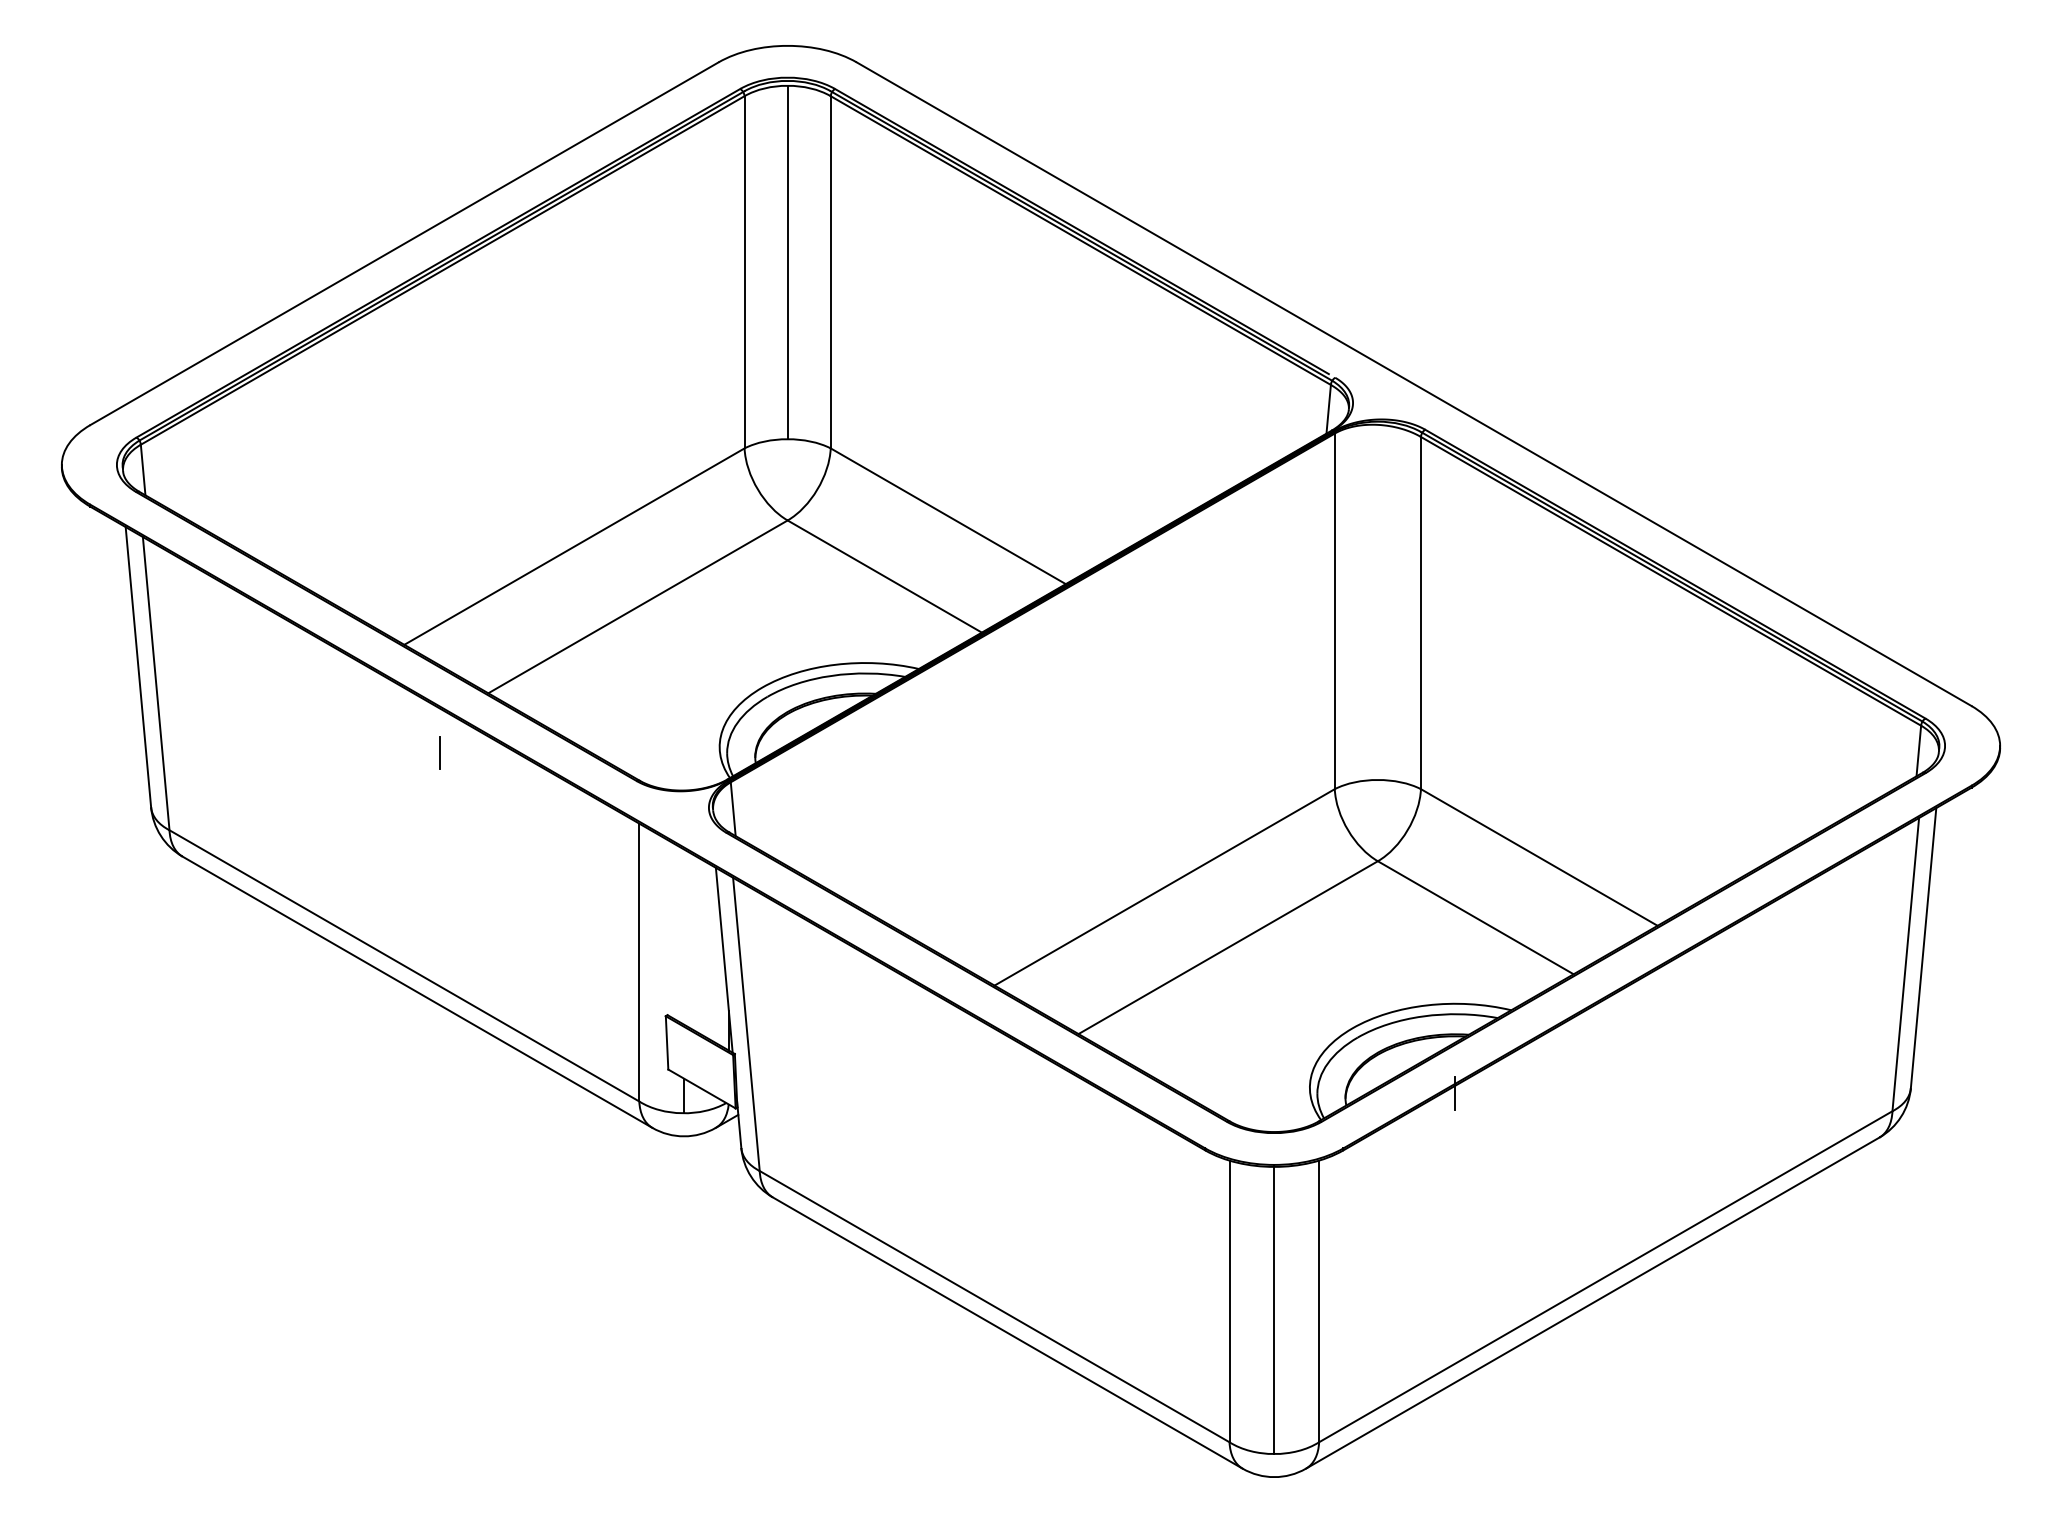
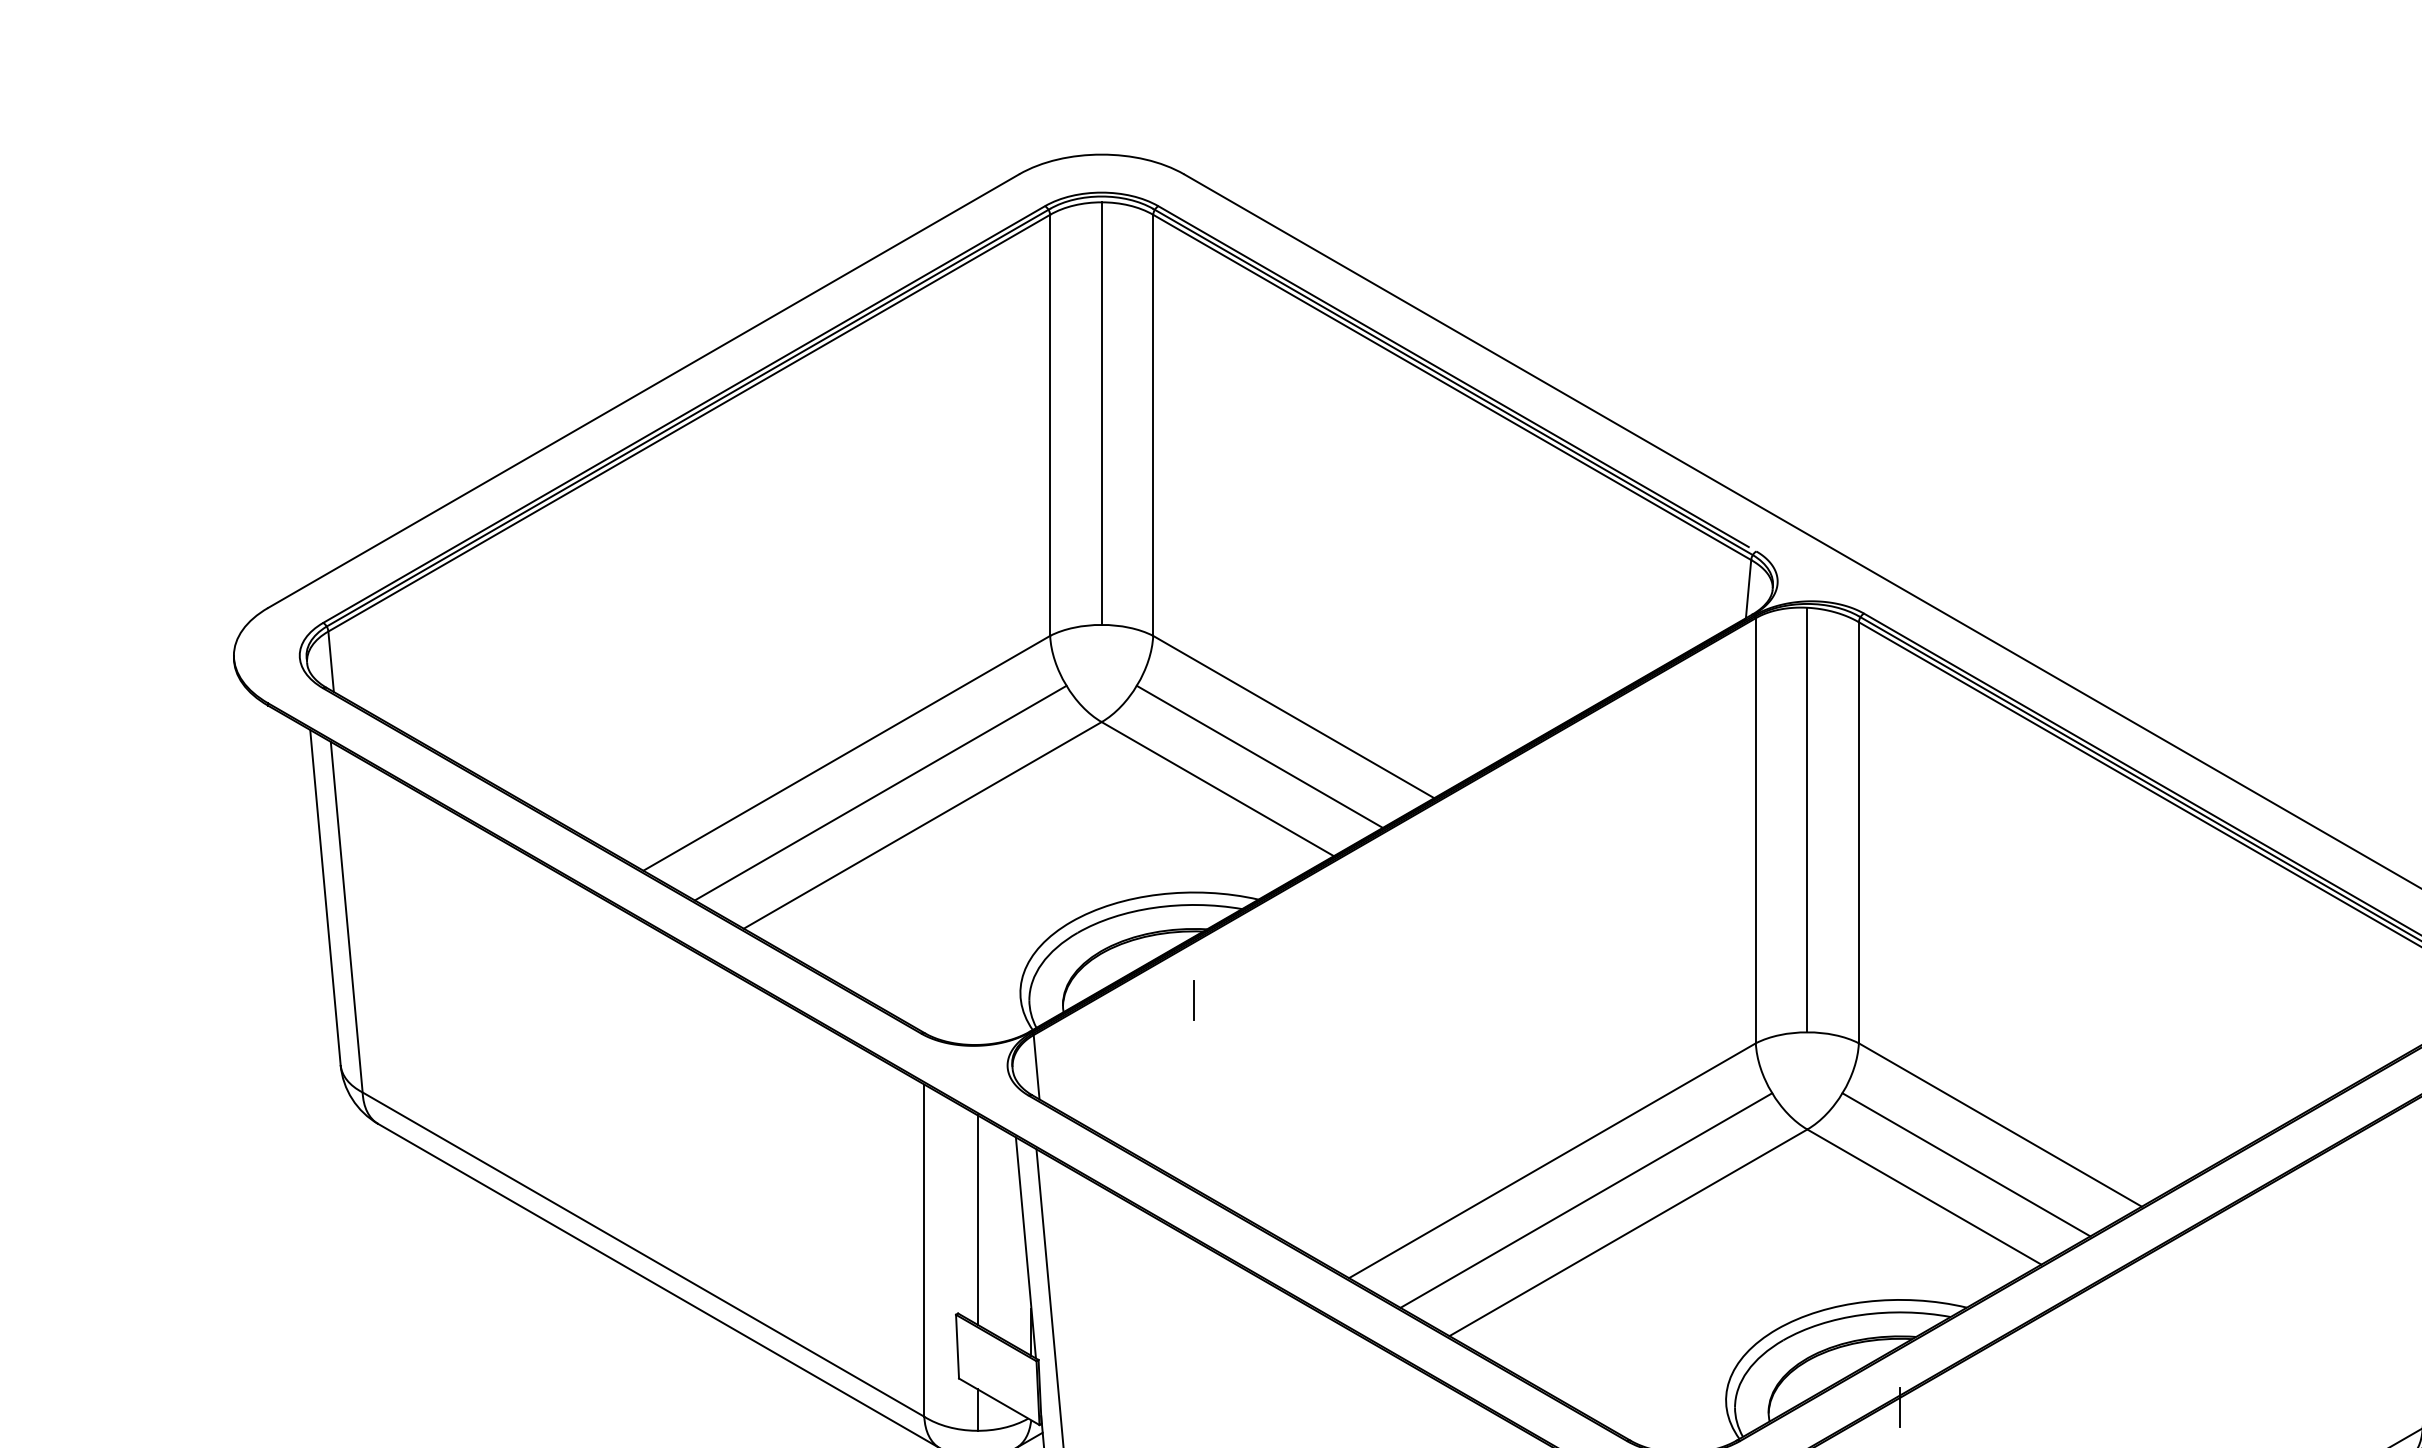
line: (919, 549) -> (1259, 756), added
line: (602, 579) -> (880, 792), added
line: (1377, 601) -> (1806, 818), added
line: (439, 752) -> (1193, 999), moved
line: (1510, 890) -> (1965, 1164), added
line: (1192, 920) -> (1585, 1200), added
line: (684, 936) -> (978, 1219), added

